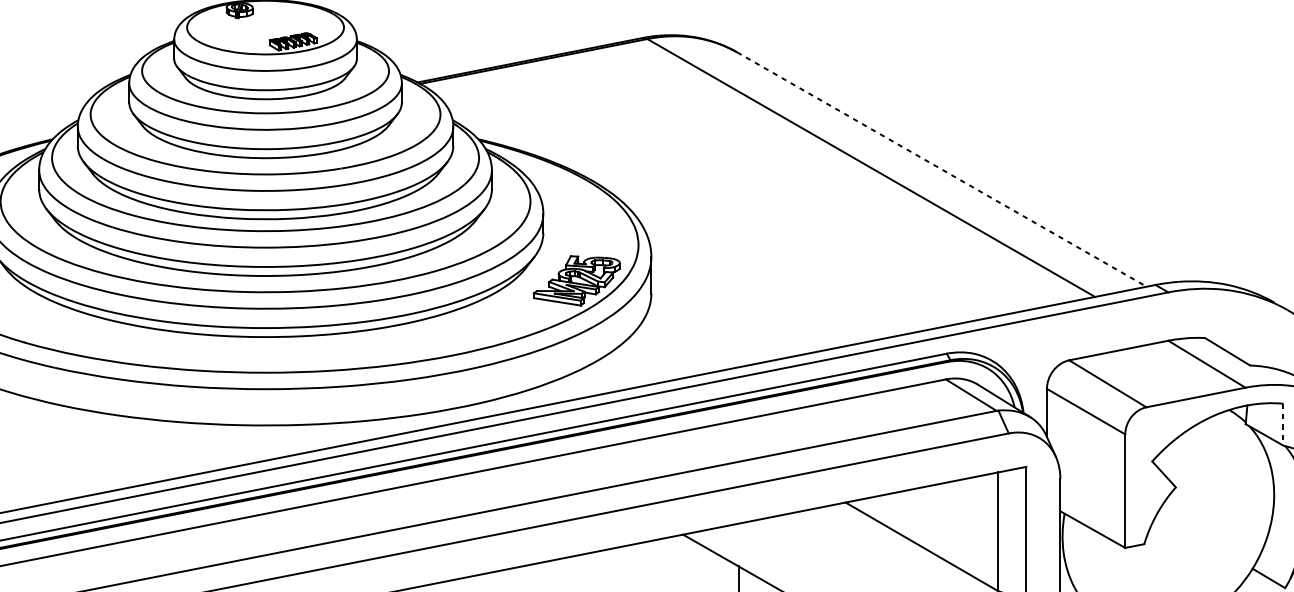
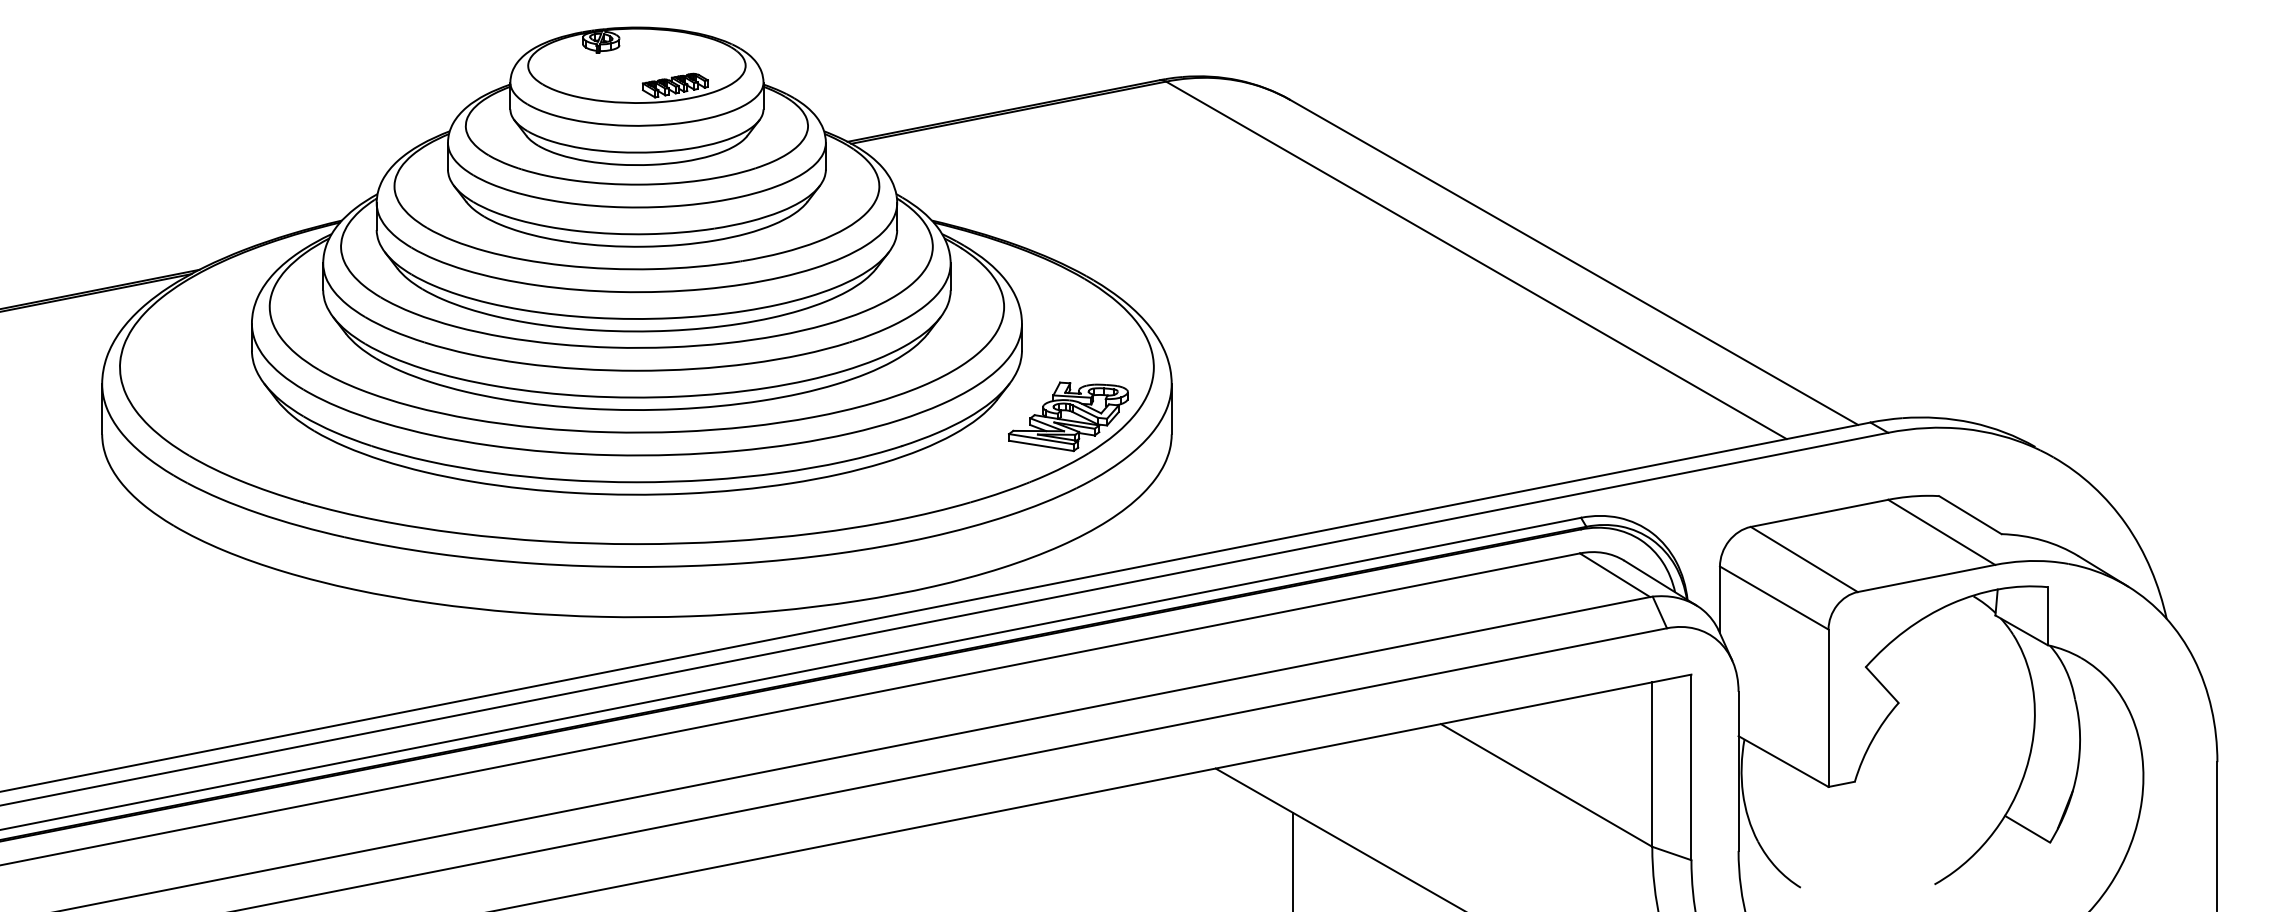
line: (942, 169) -> (1574, 262), dashed -> solid
line: (1283, 424) -> (2047, 616), dashed -> solid

